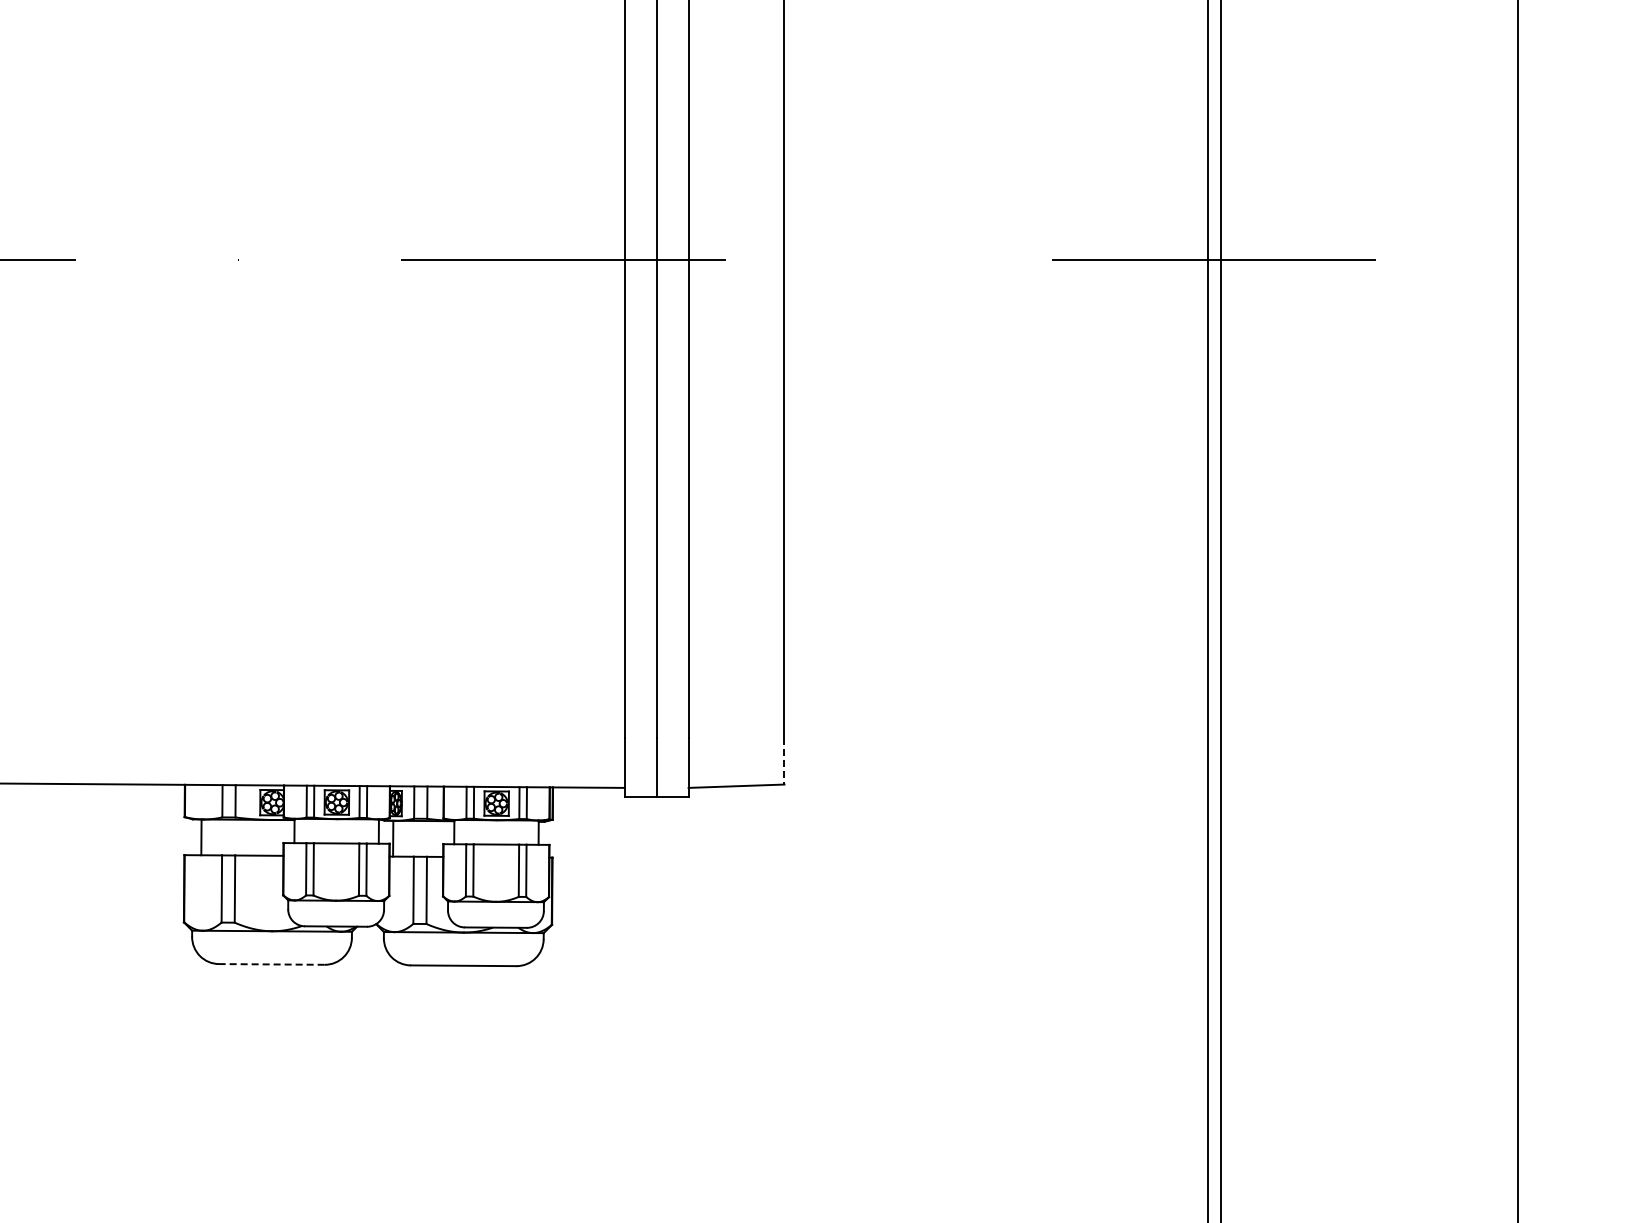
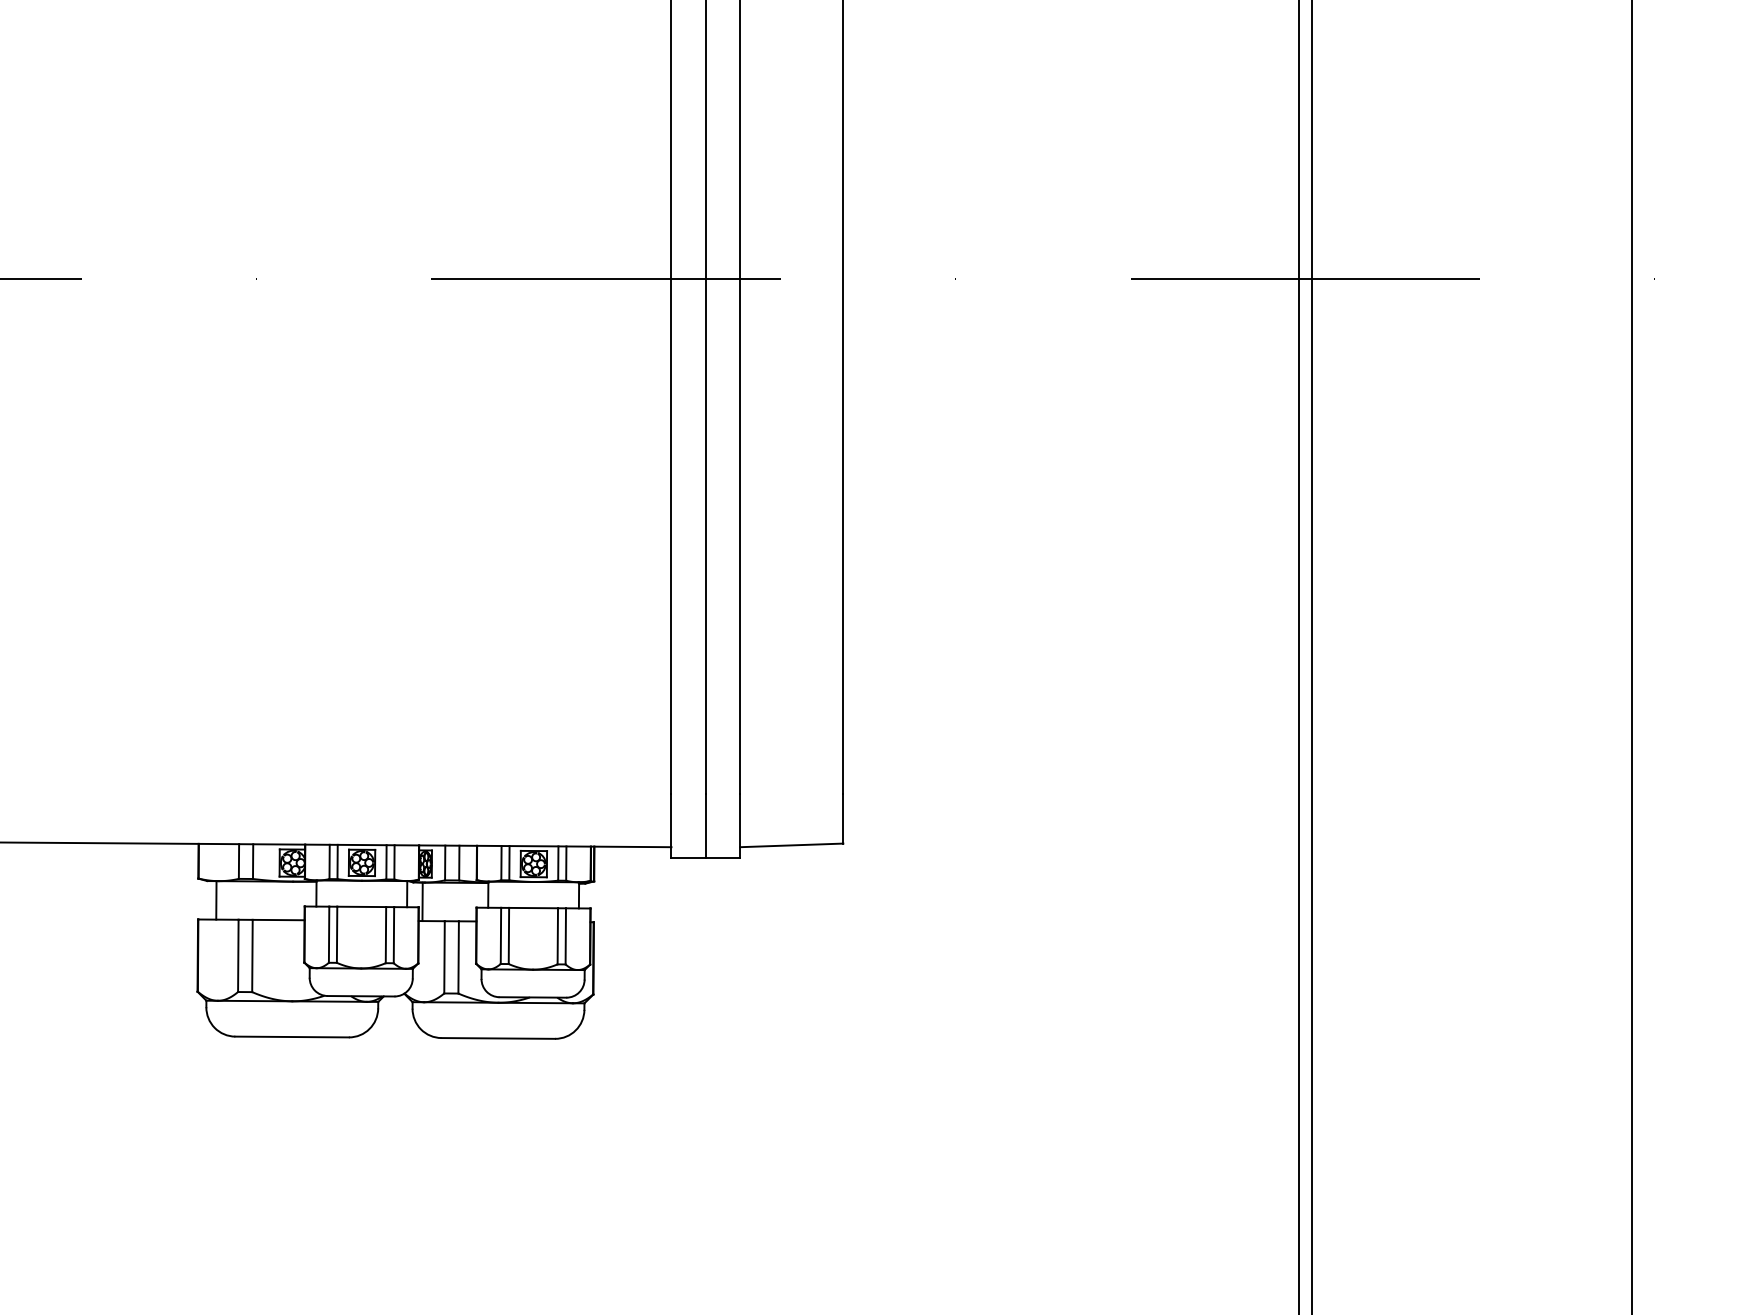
line: (784, 761) -> (843, 818), dashed -> solid
line: (271, 964) -> (291, 1037), dashed -> solid

